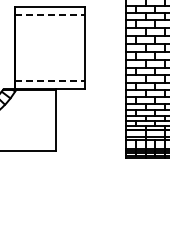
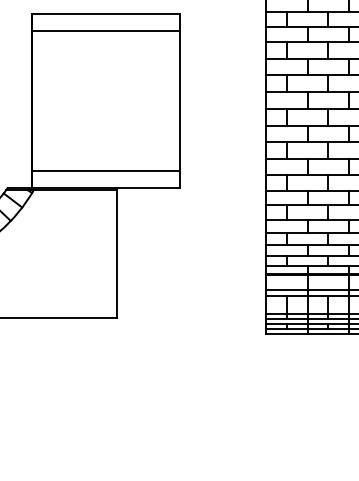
line: (50, 14) -> (106, 30), dashed -> solid
line: (50, 80) -> (106, 169), dashed -> solid

